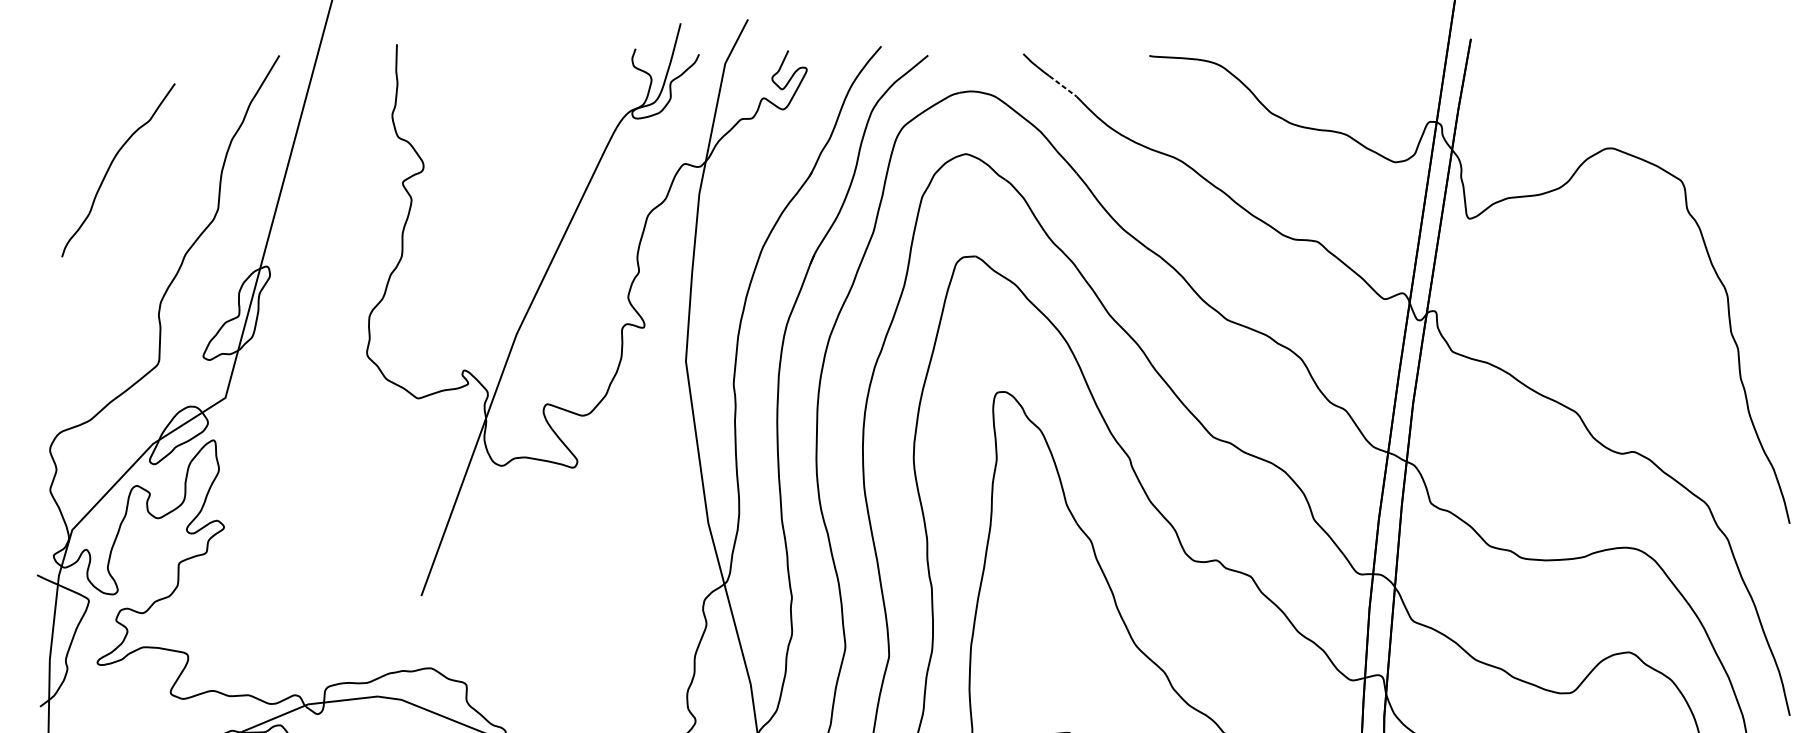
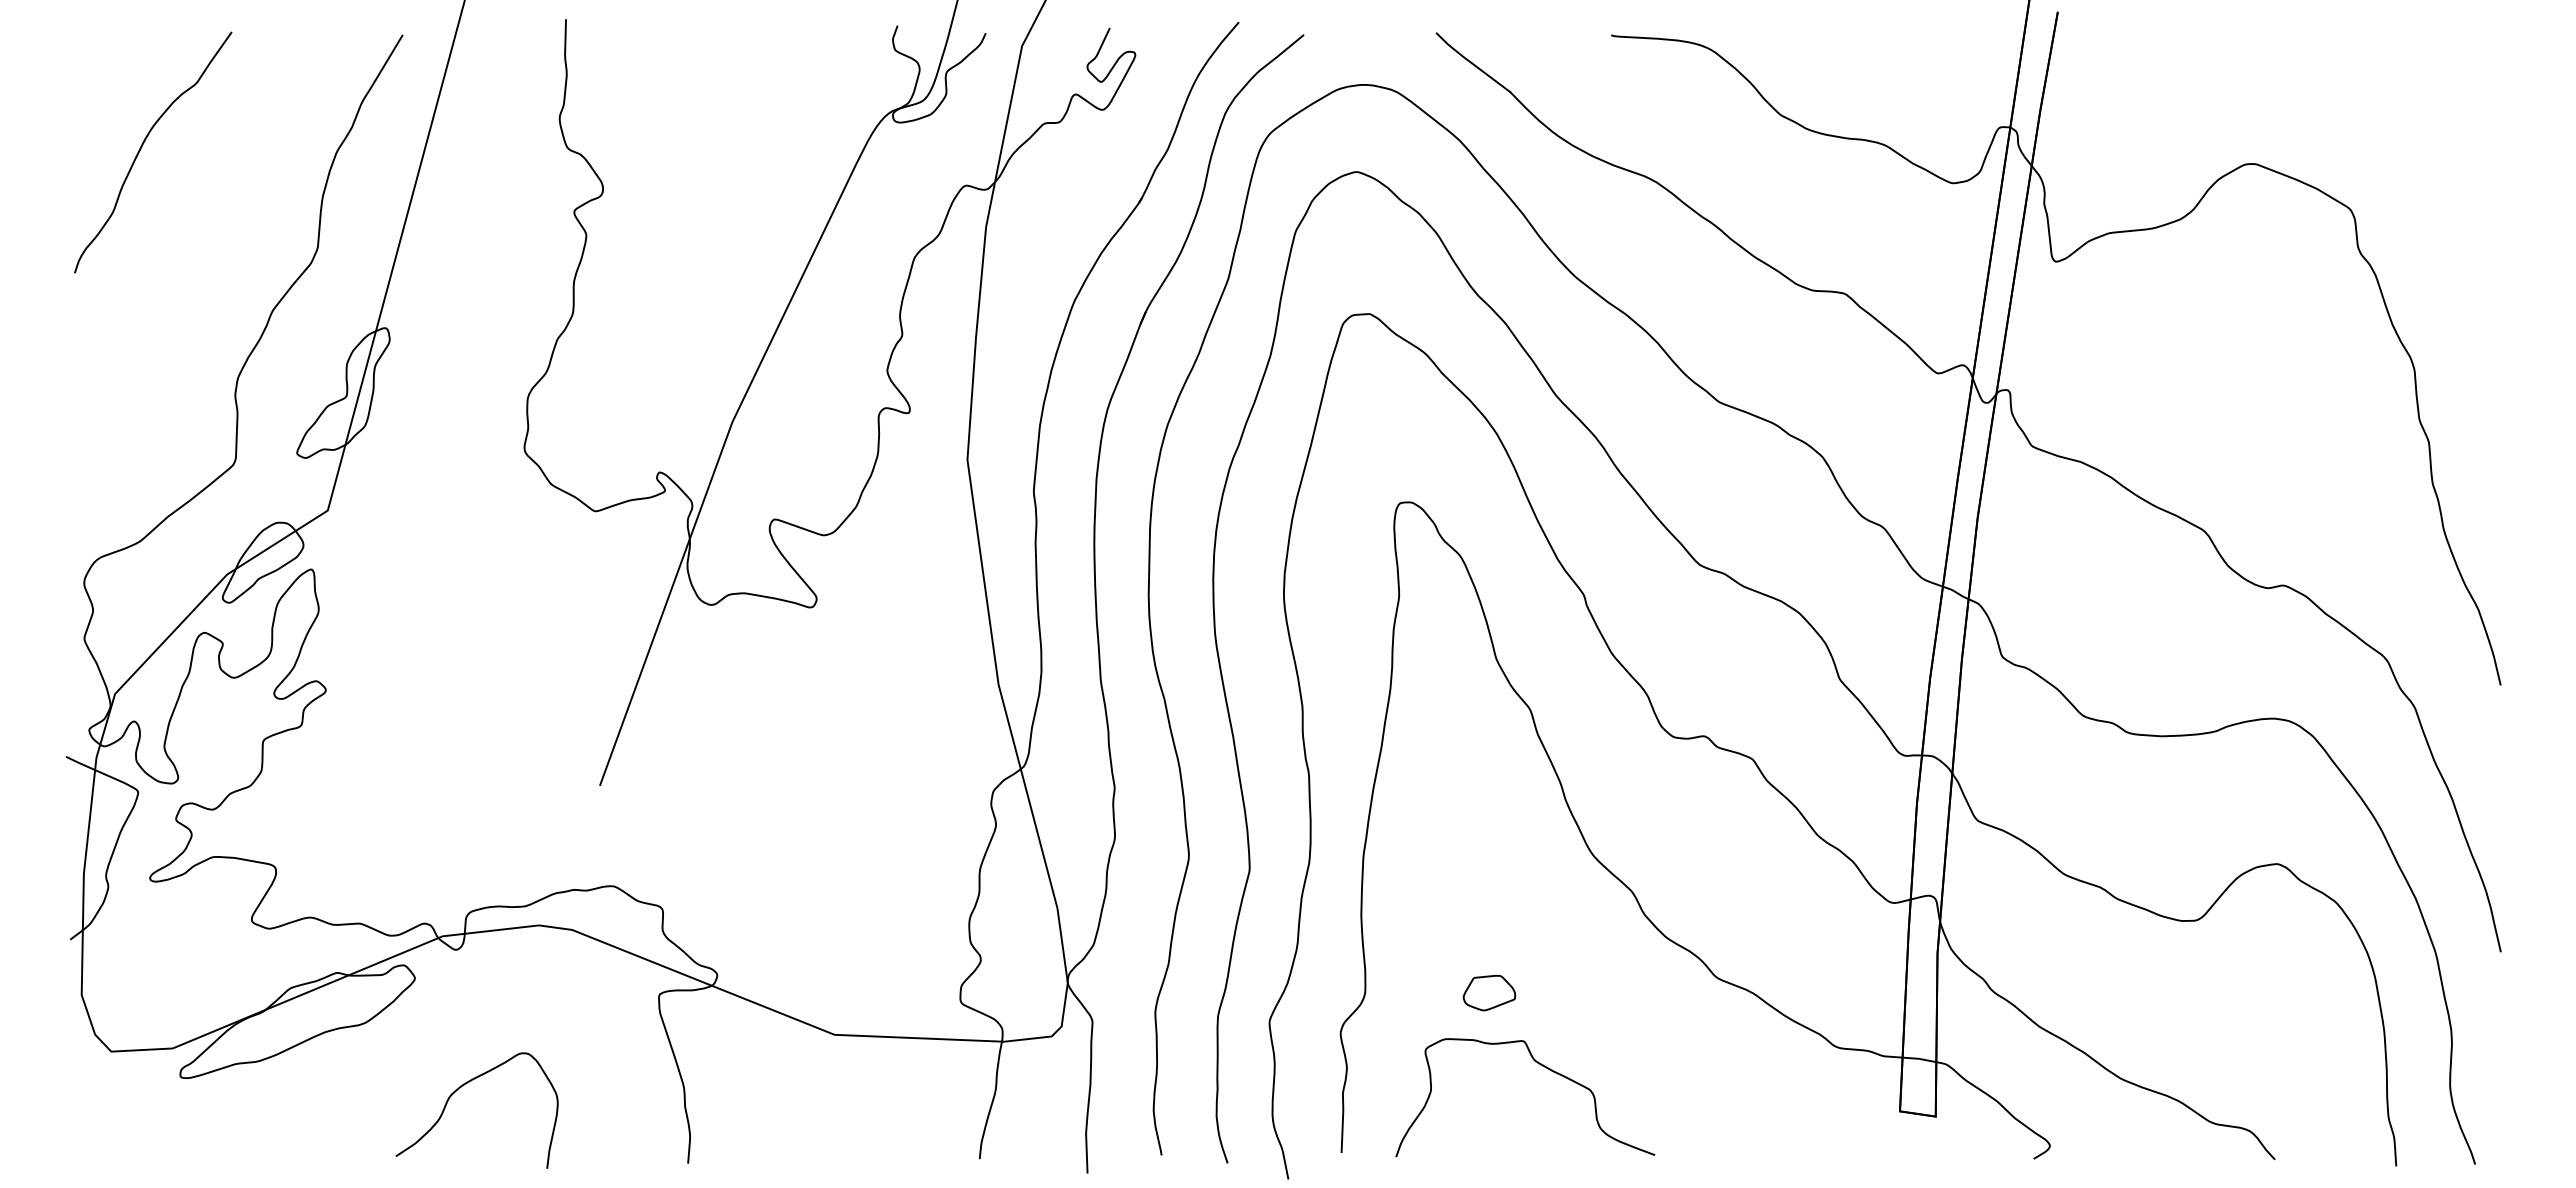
line: (1063, 86) -> (1491, 77), dashed -> solid
curve: (110, 166) -> (142, 147), moved

